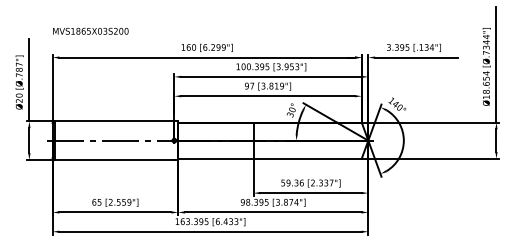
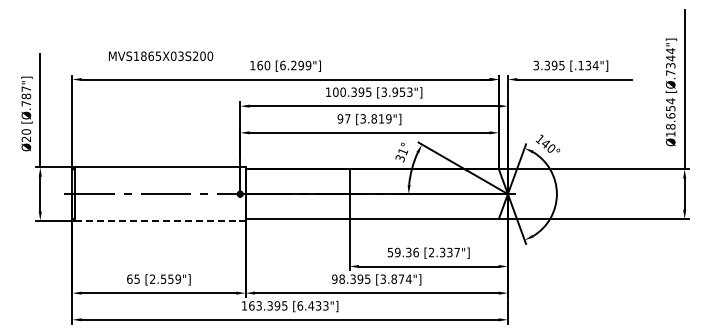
text: (91, 30) -> (161, 55), moved
text: (292, 109) -> (403, 151), 30° -> 31°
line: (114, 159) -> (157, 220), solid -> dashed

